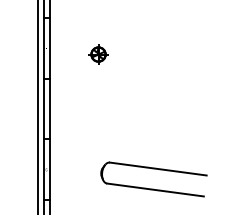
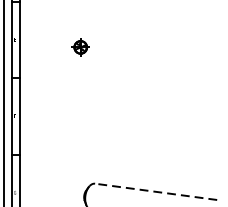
part: (98, 54) -> (80, 47), size x0.7
line: (158, 169) -> (156, 192), solid -> dashed

